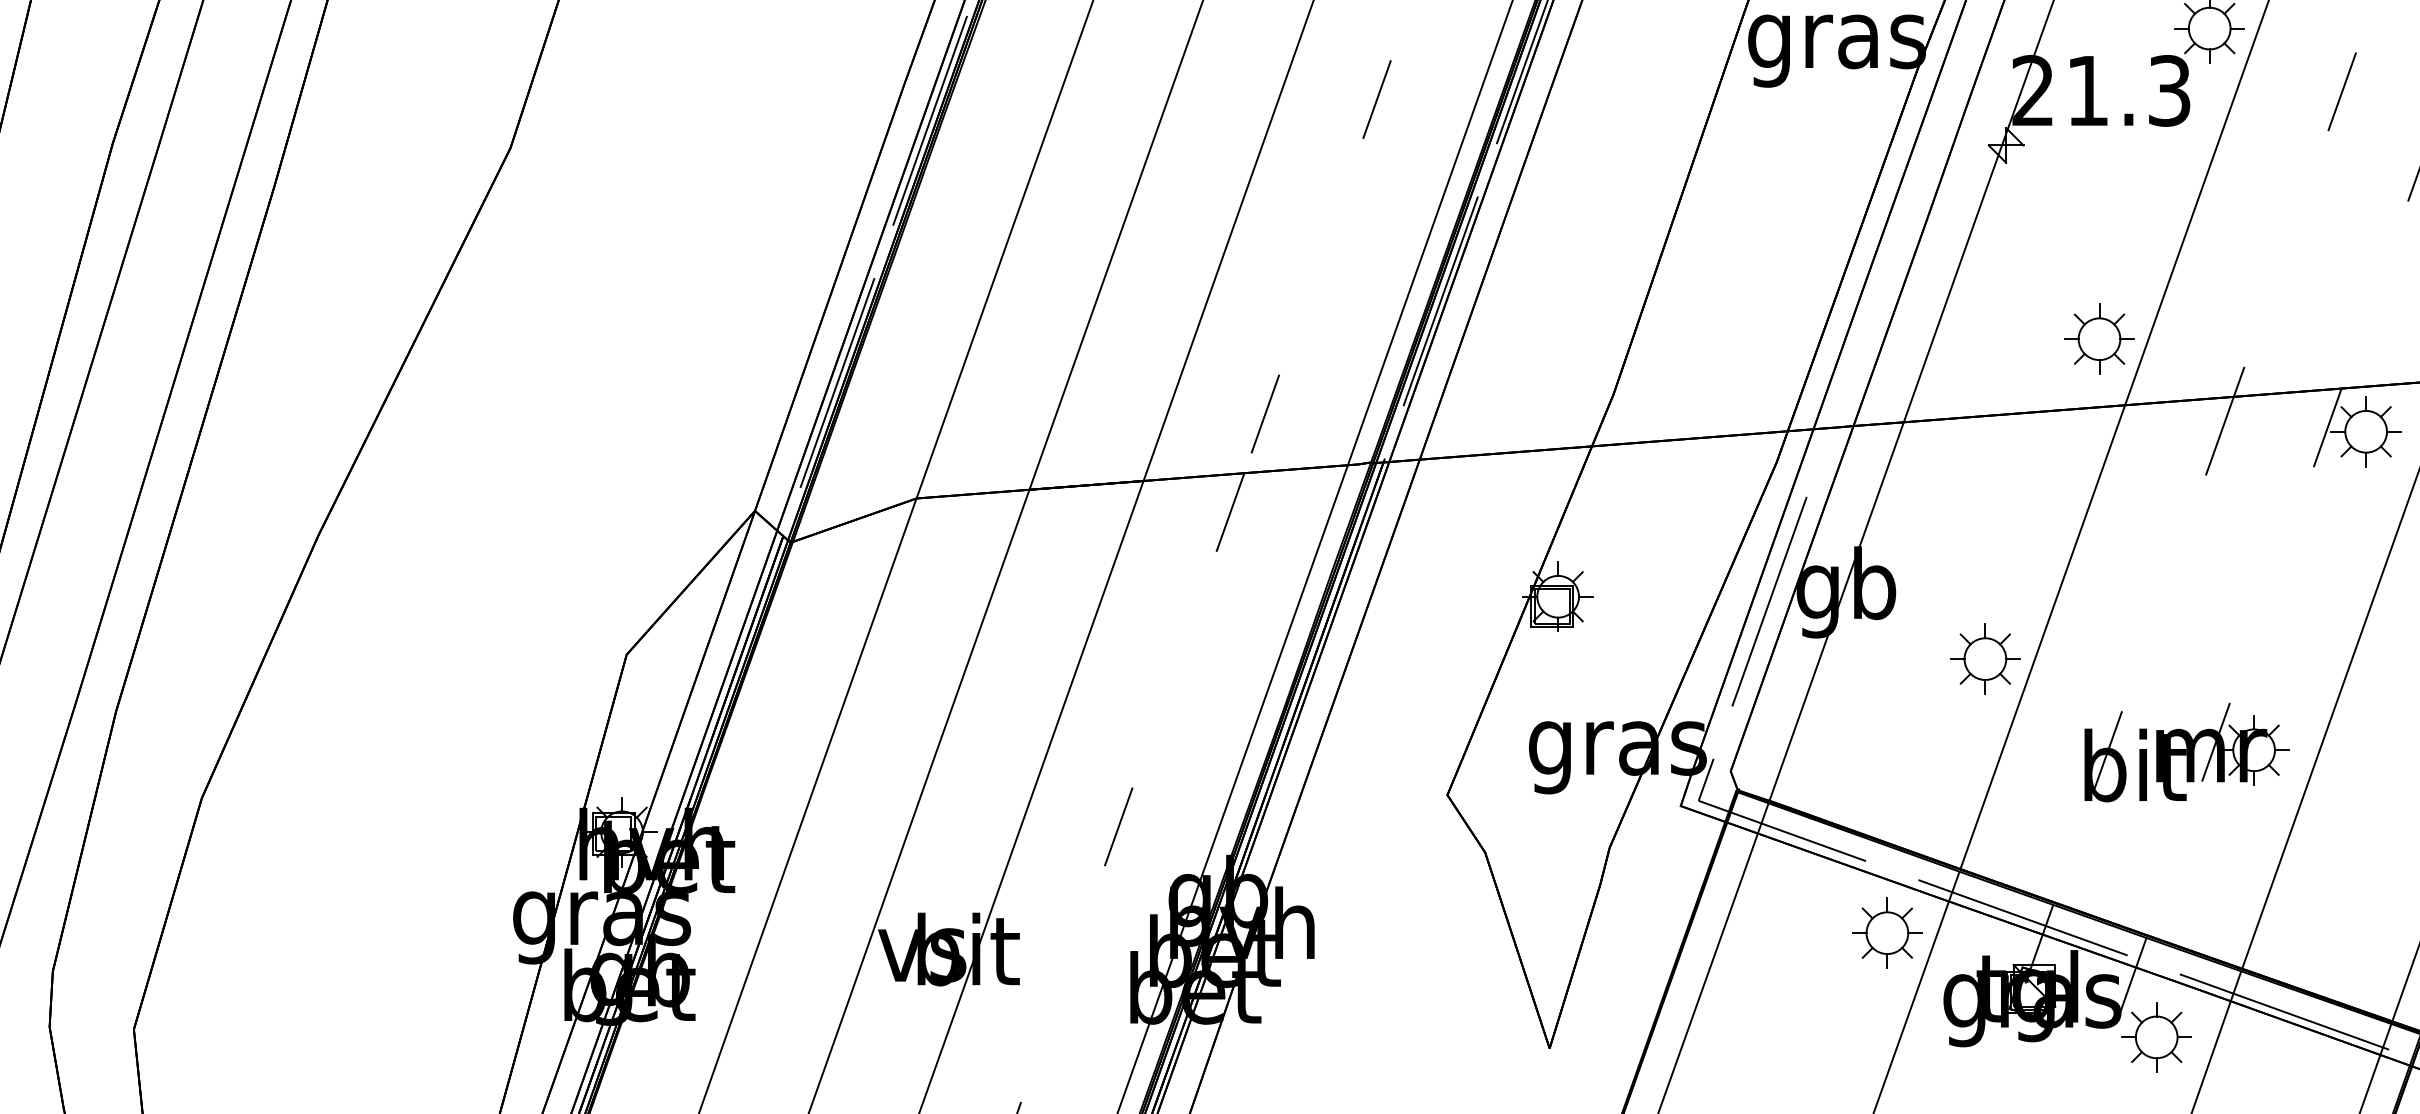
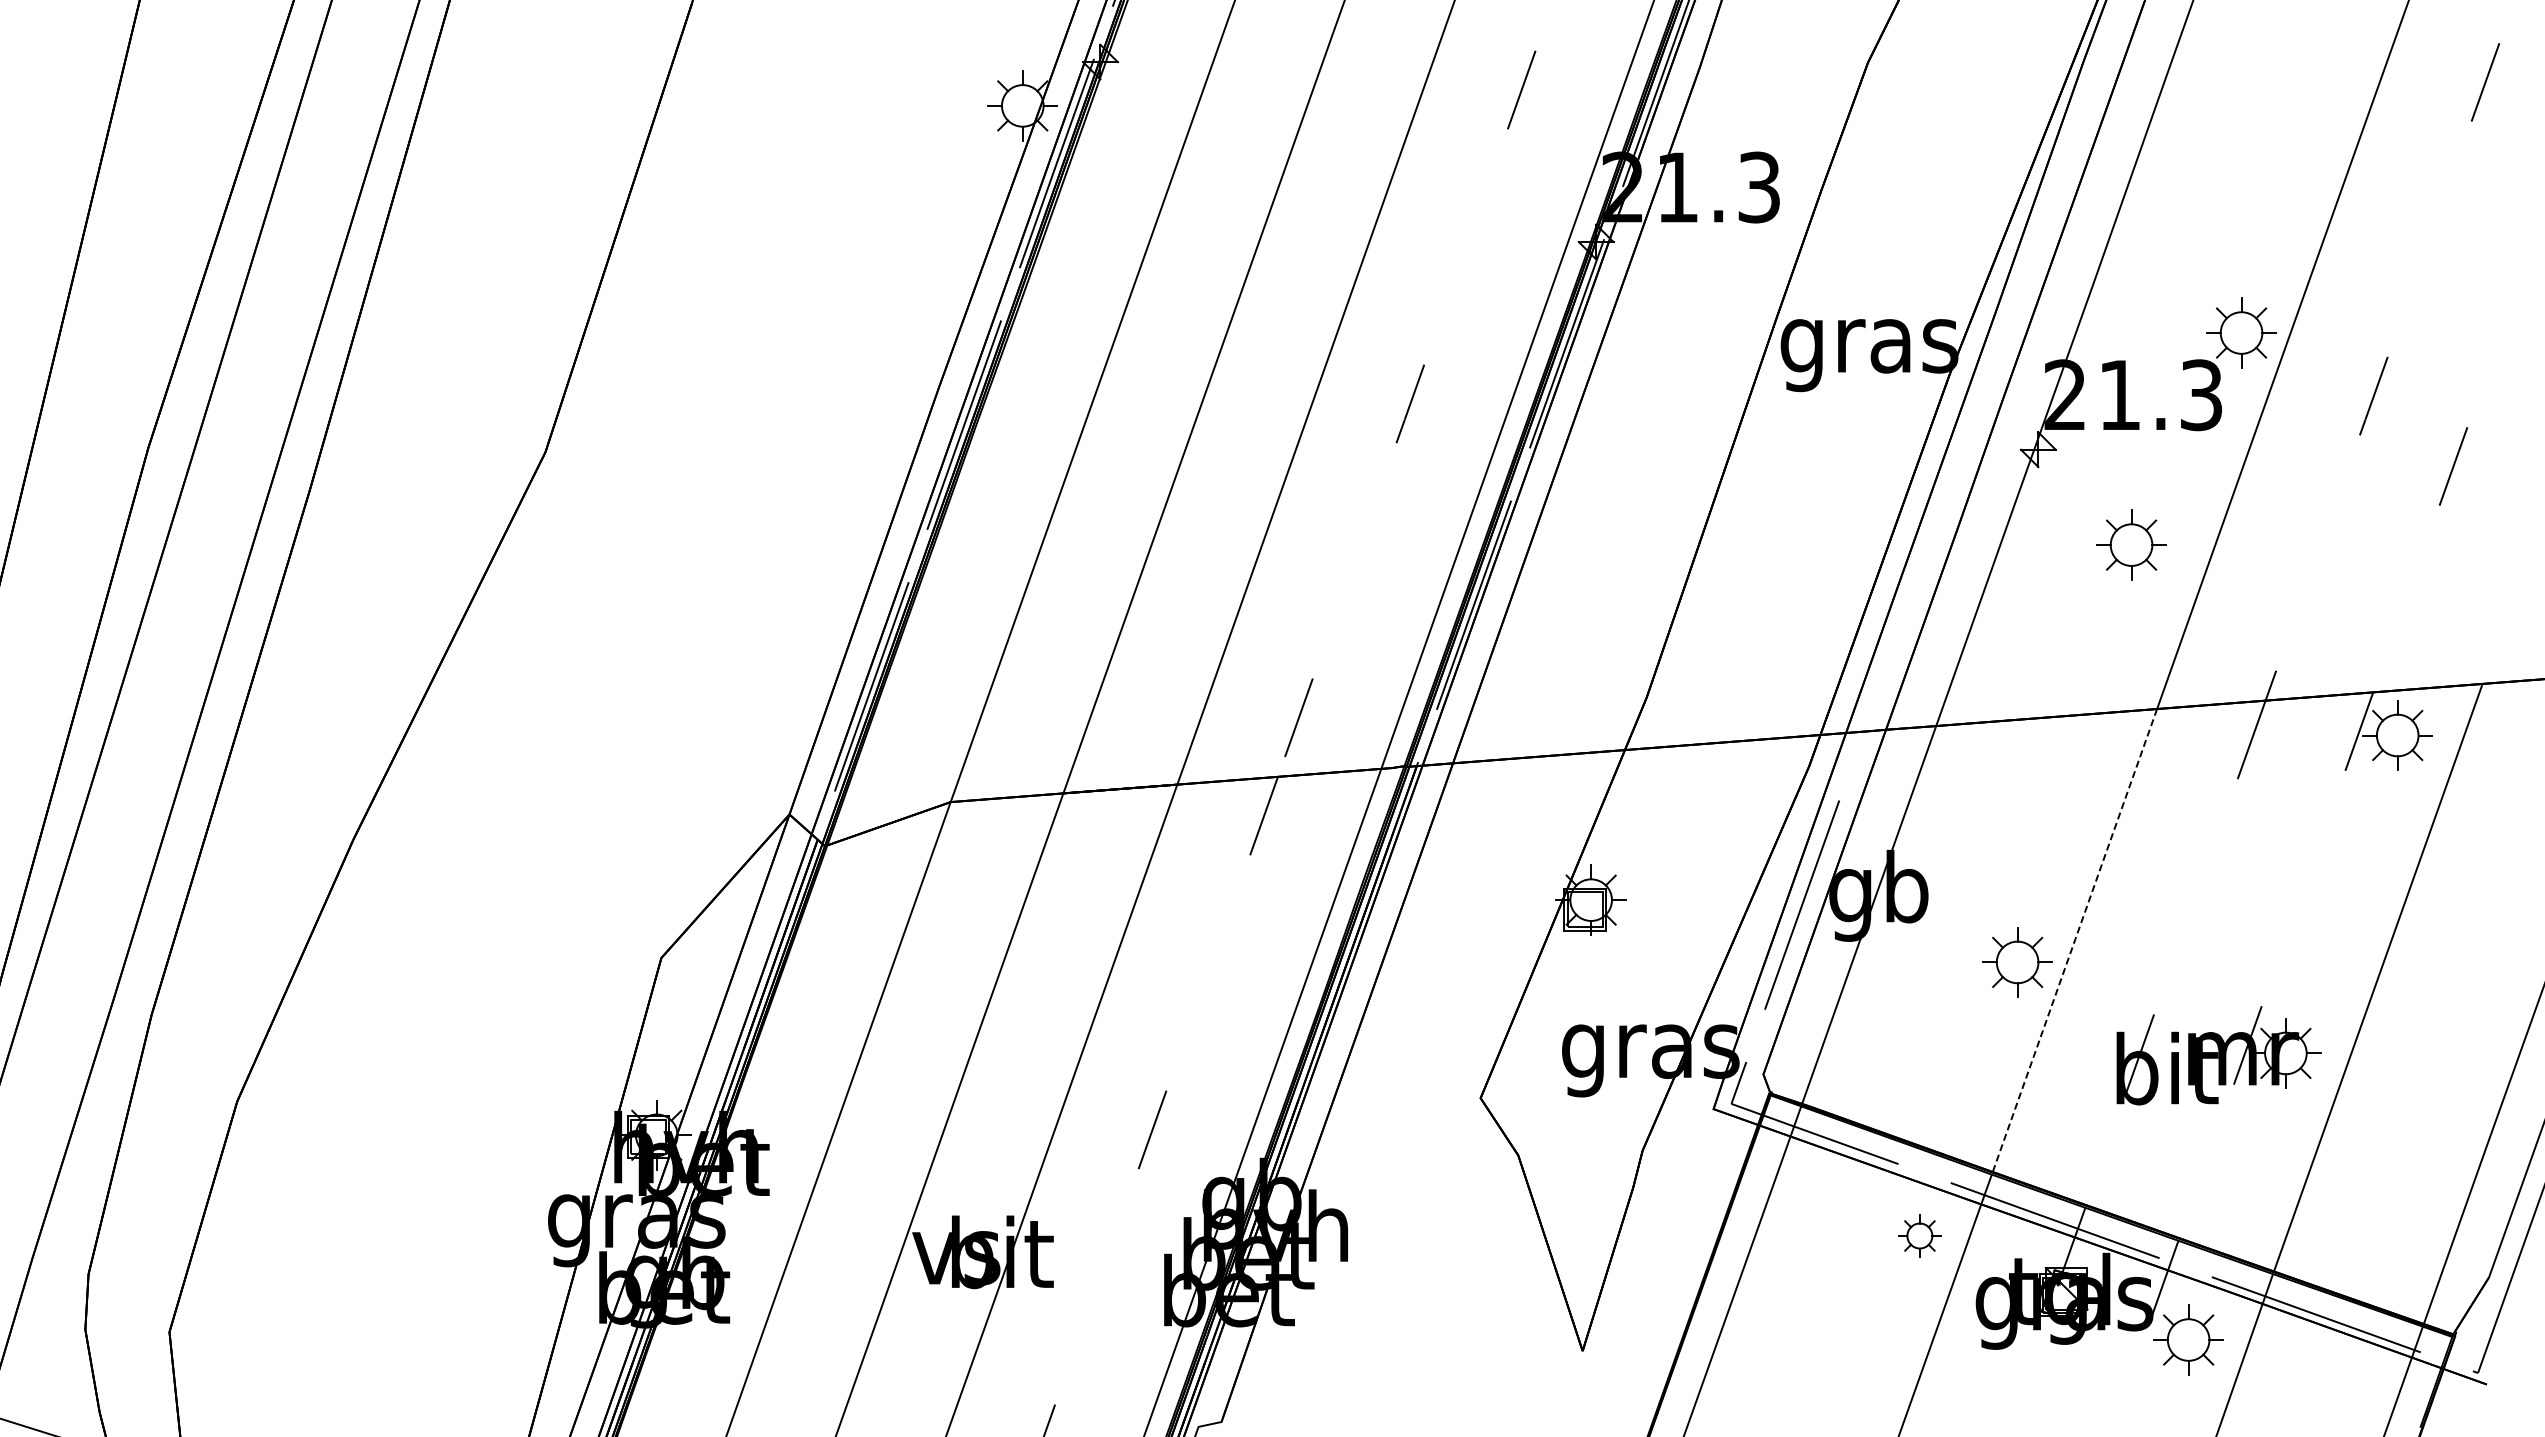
part: (2099, 338) -> (2131, 544), moved
line: (2042, 637) -> (2074, 940), solid -> dashed
part: (1887, 932) -> (1919, 1235), size x0.6

